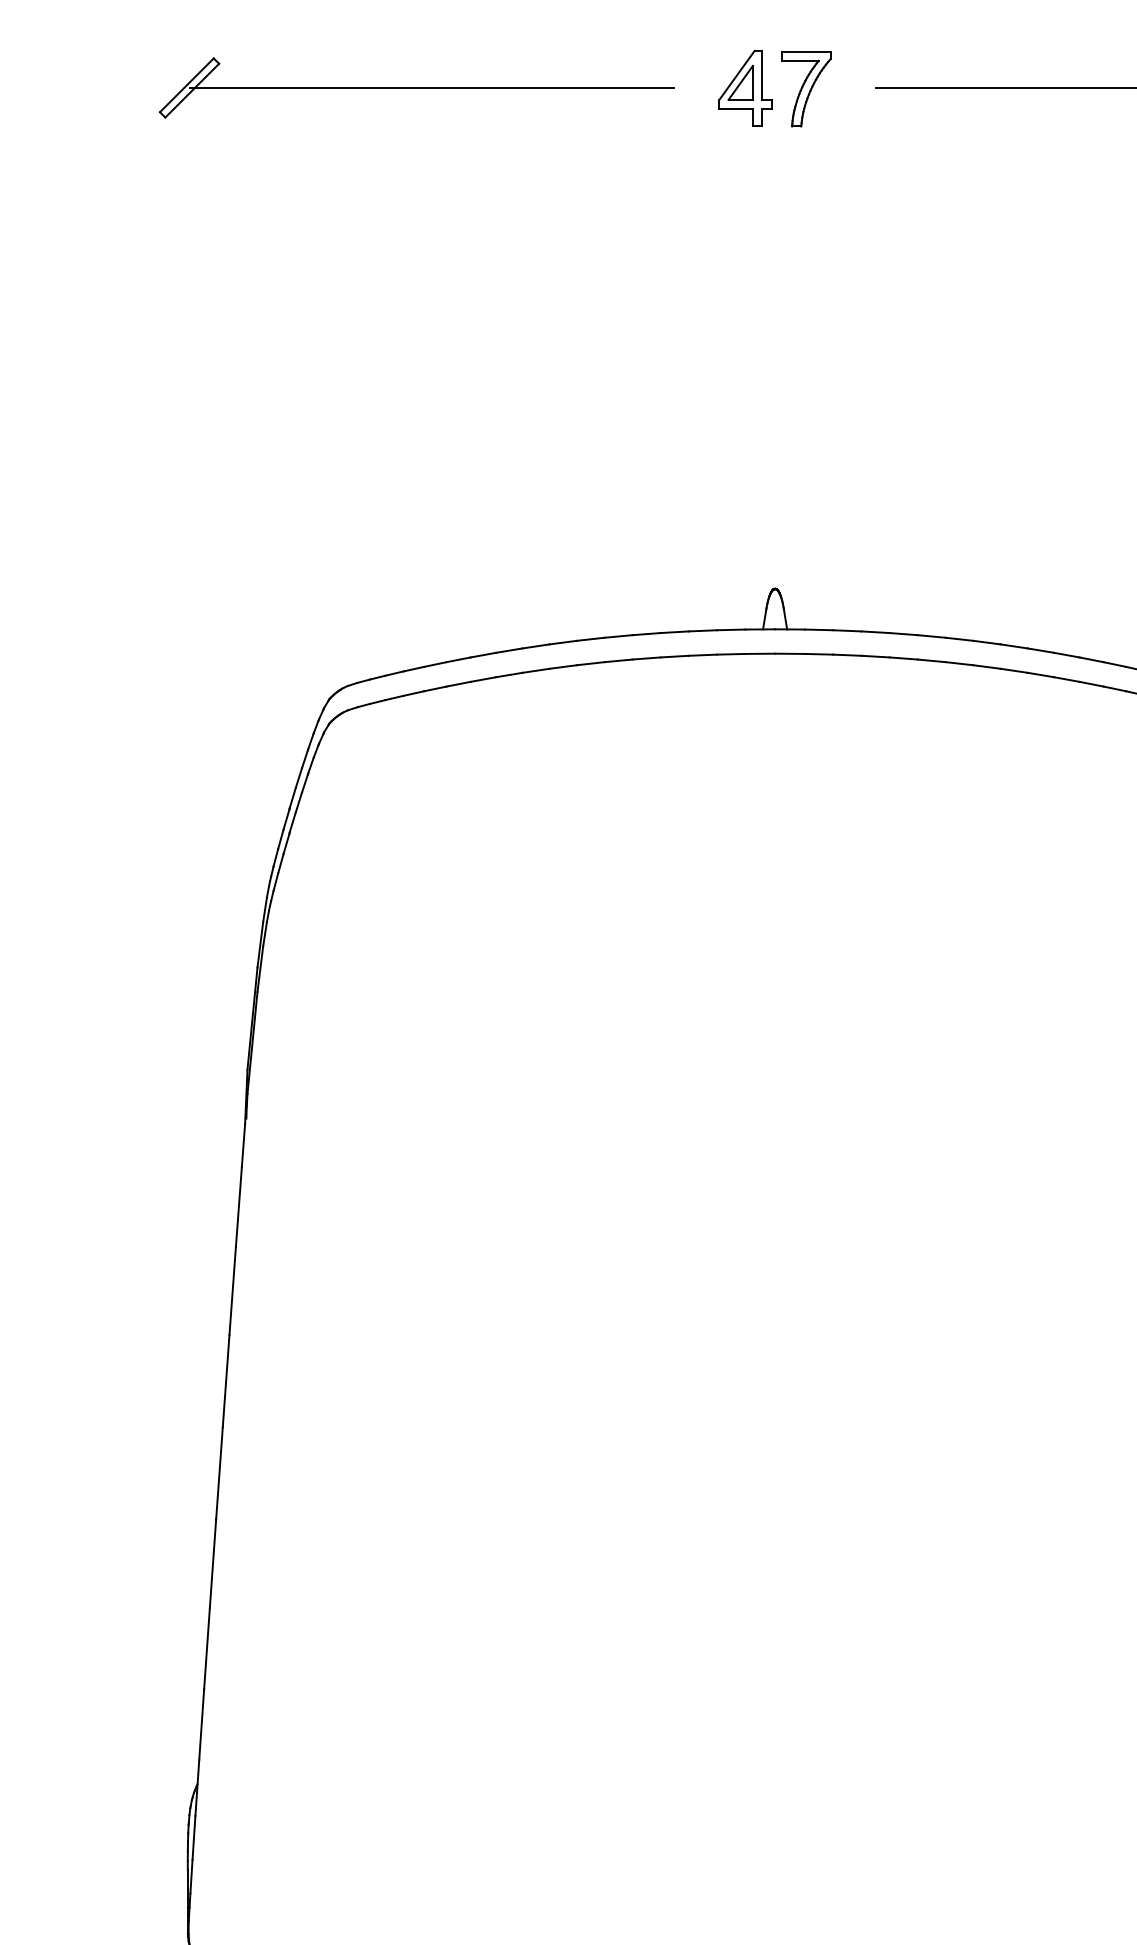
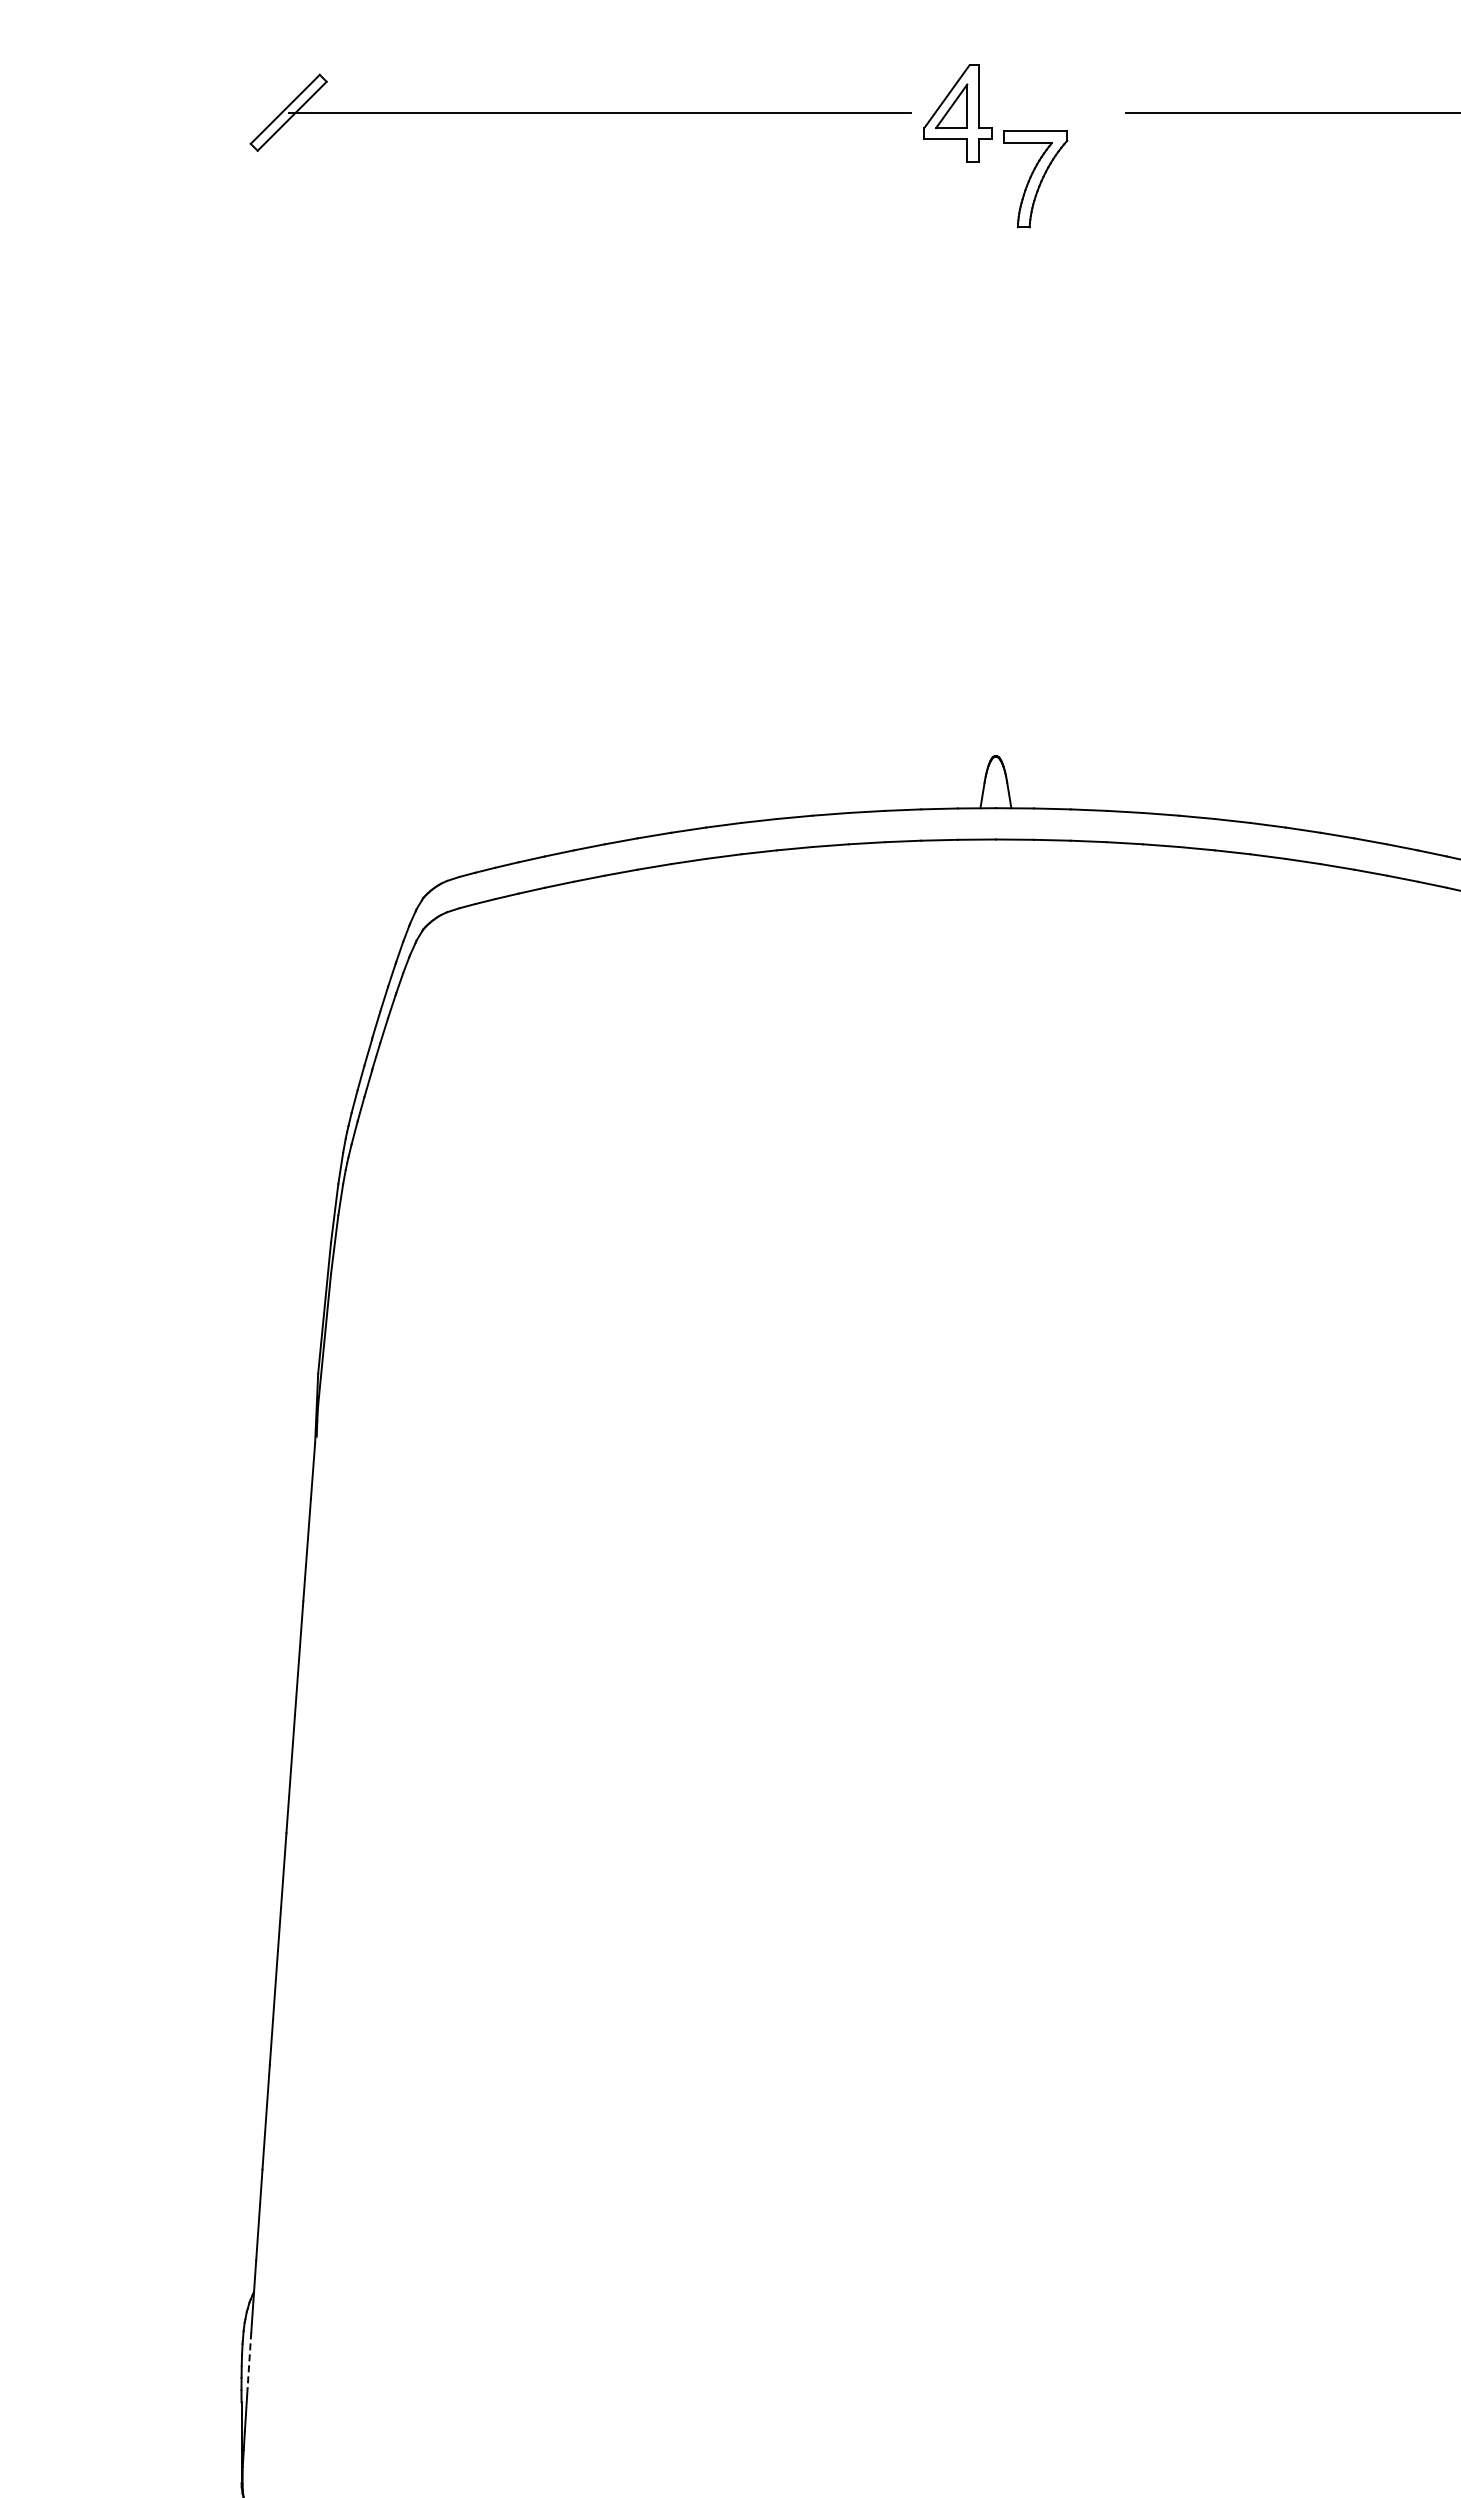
part: (416, 87) -> (580, 112), moved
part: (805, 89) -> (1035, 179), moved
line: (194, 1838) -> (249, 2361), solid -> dashed

